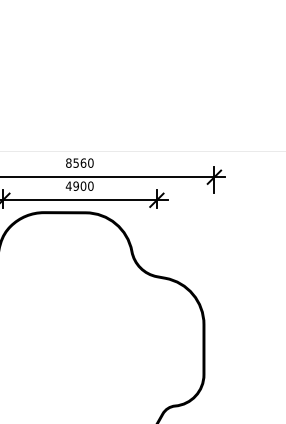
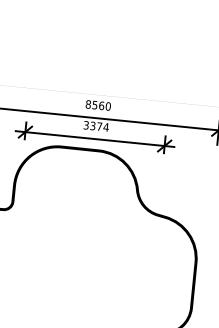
text: (79, 185) -> (96, 125), 4900 -> 3374

